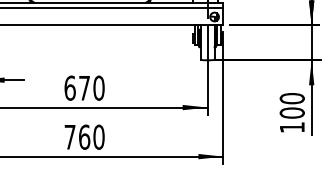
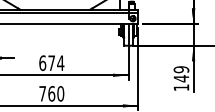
text: (98, 88) -> (60, 63), 670 -> 674
text: (292, 106) -> (181, 74), 100 -> 149

